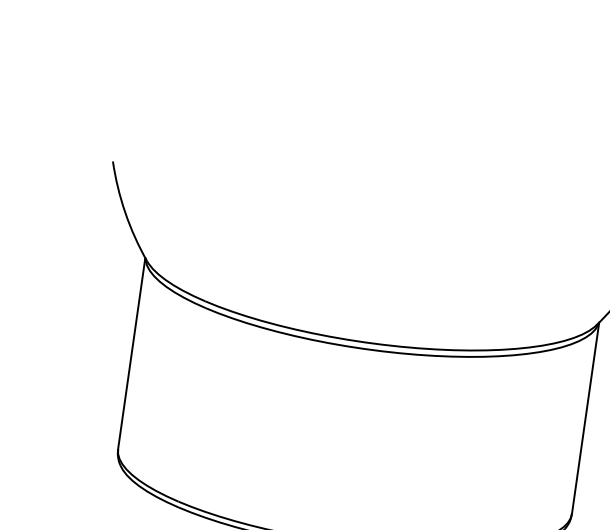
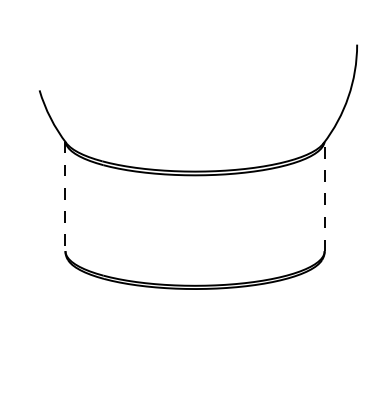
line: (131, 353) -> (65, 196), solid -> dashed
line: (585, 418) -> (324, 196), solid -> dashed

